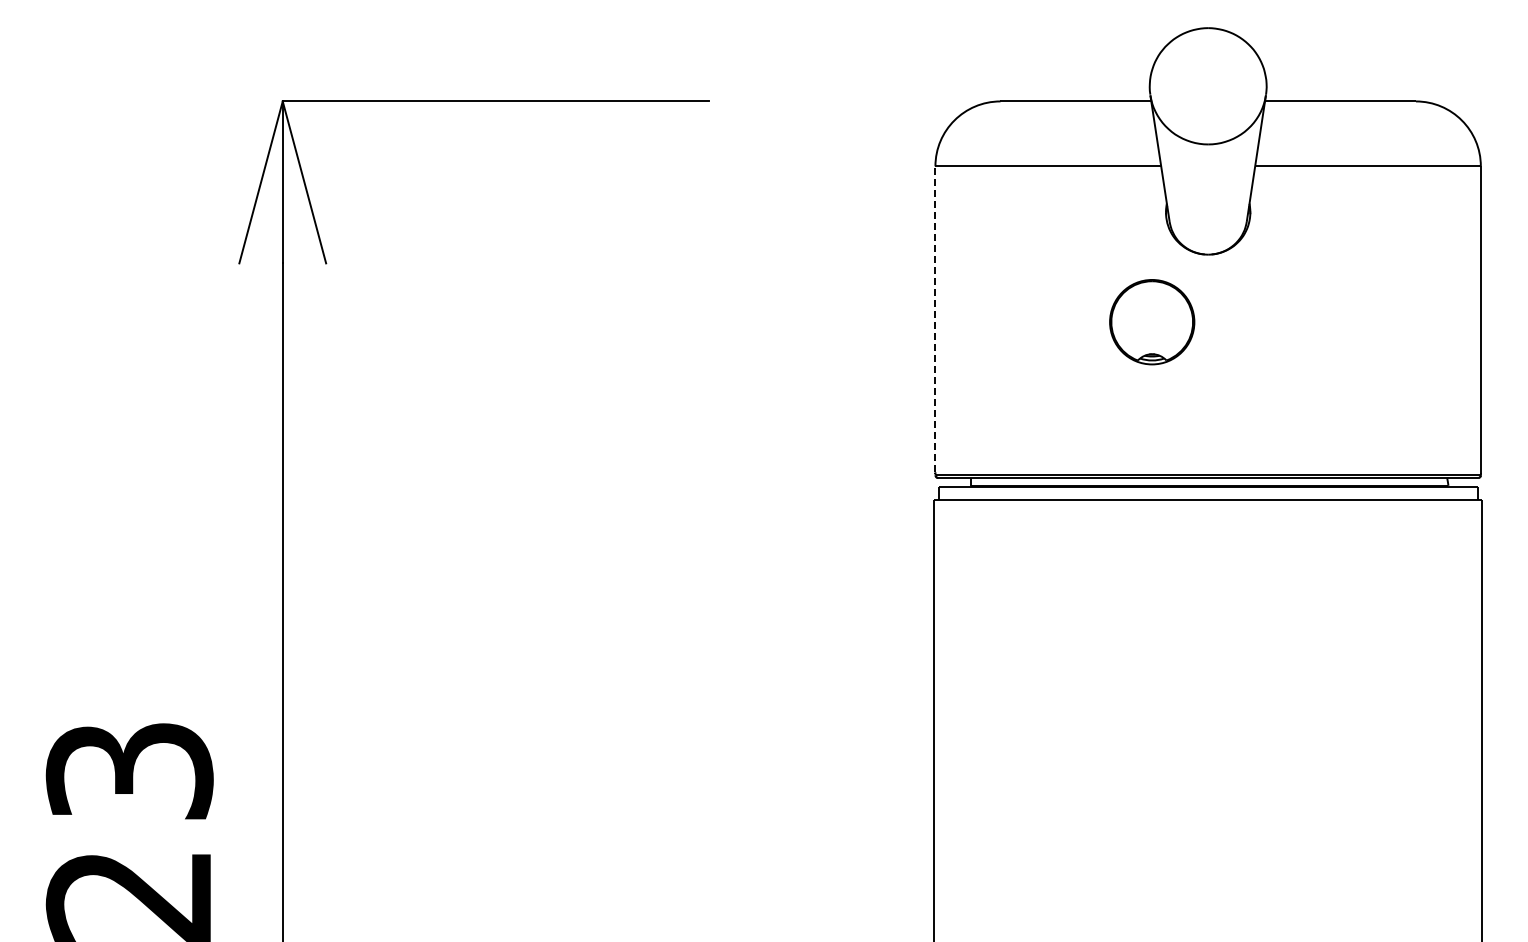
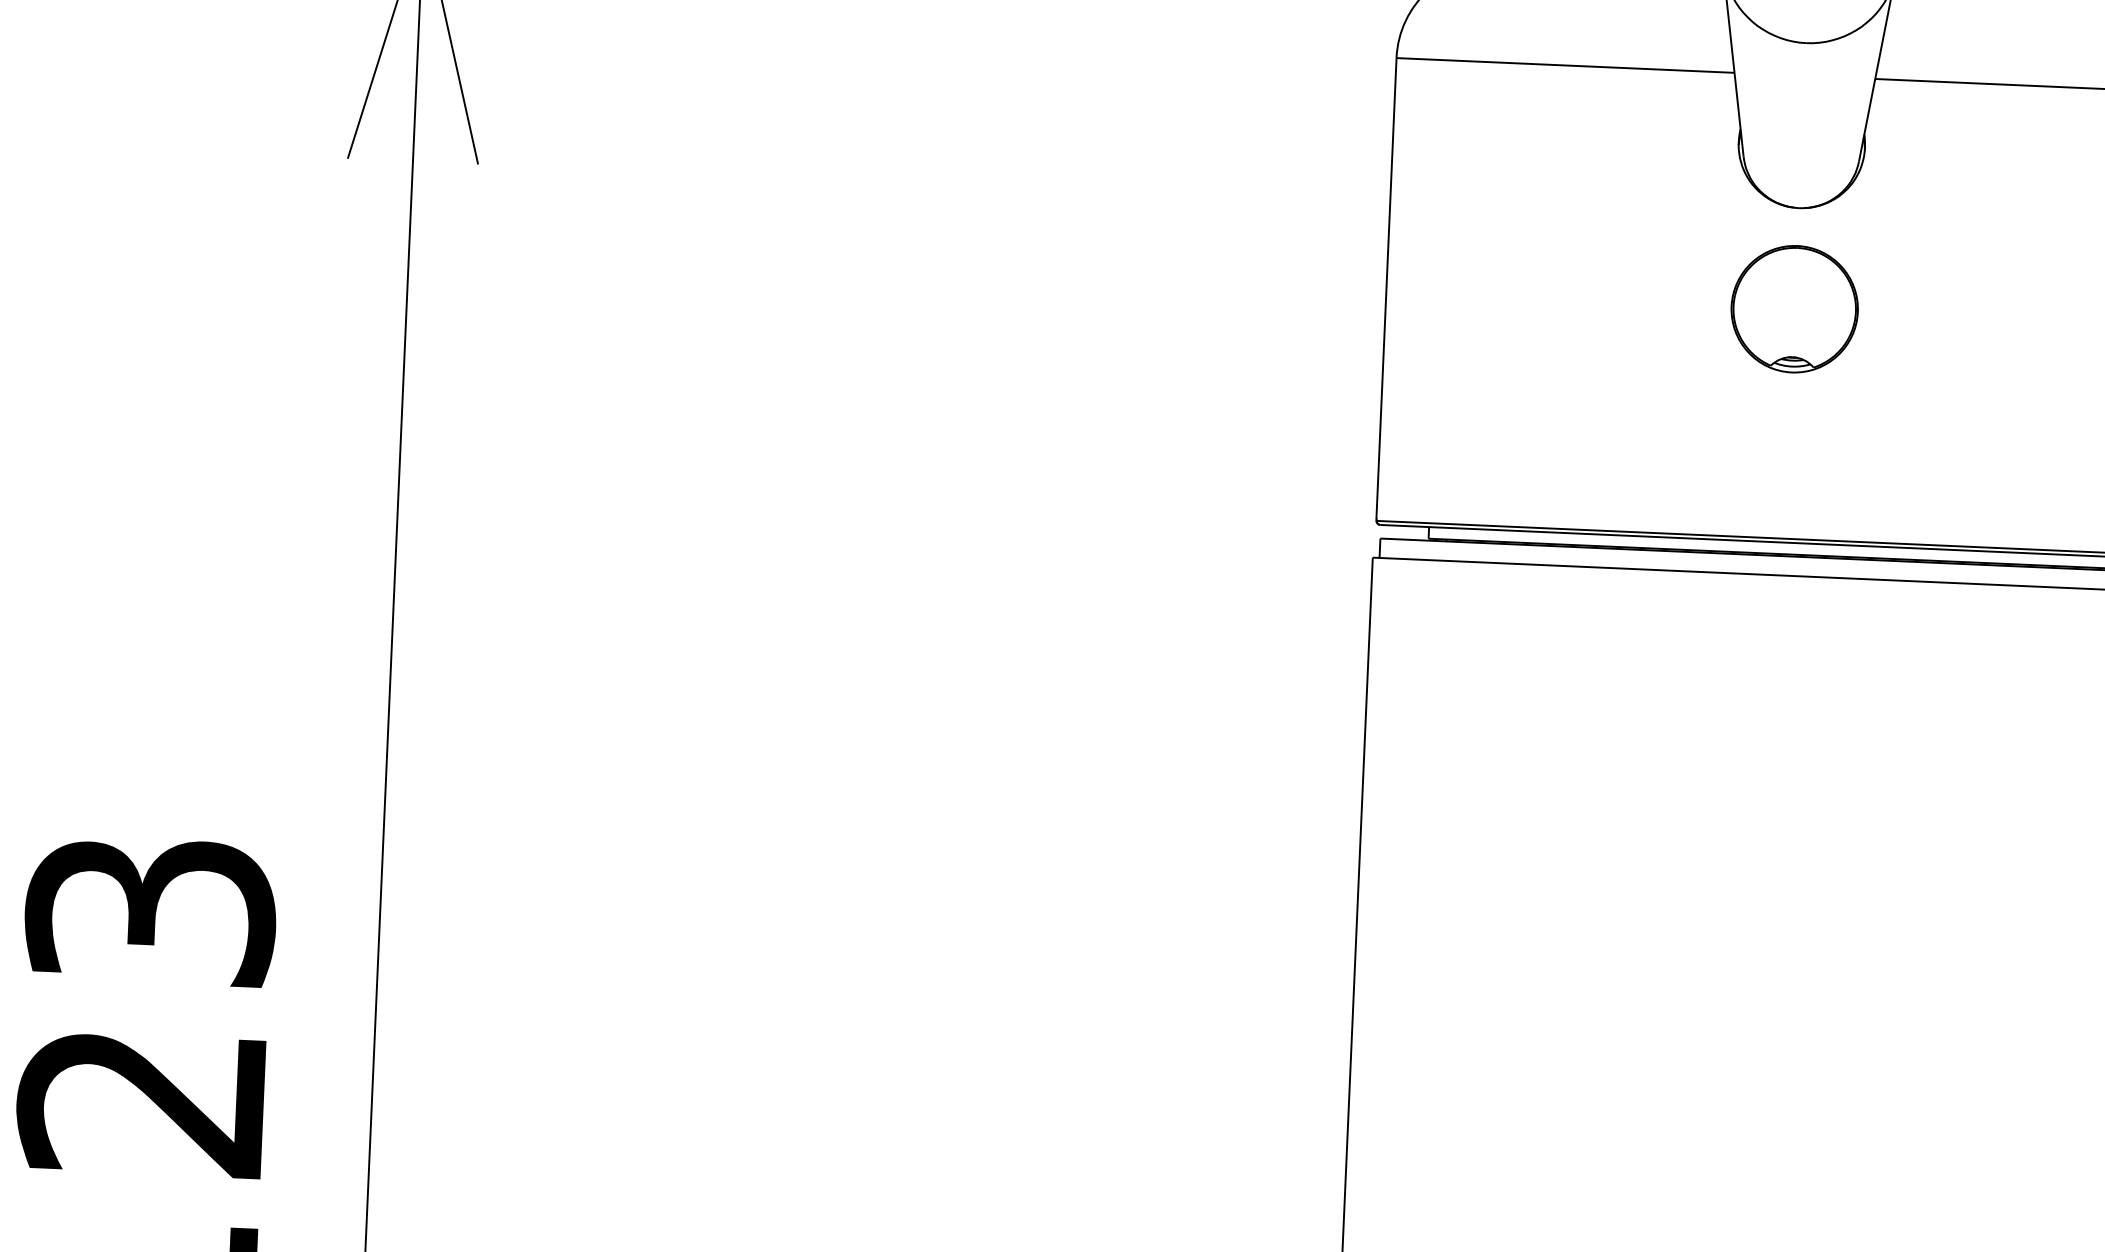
line: (935, 319) -> (1386, 287), dashed -> solid
part: (1152, 322) -> (1795, 309), moved

